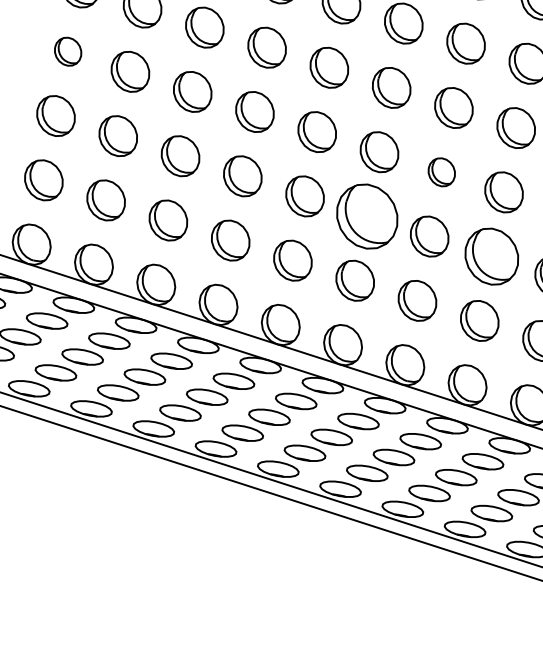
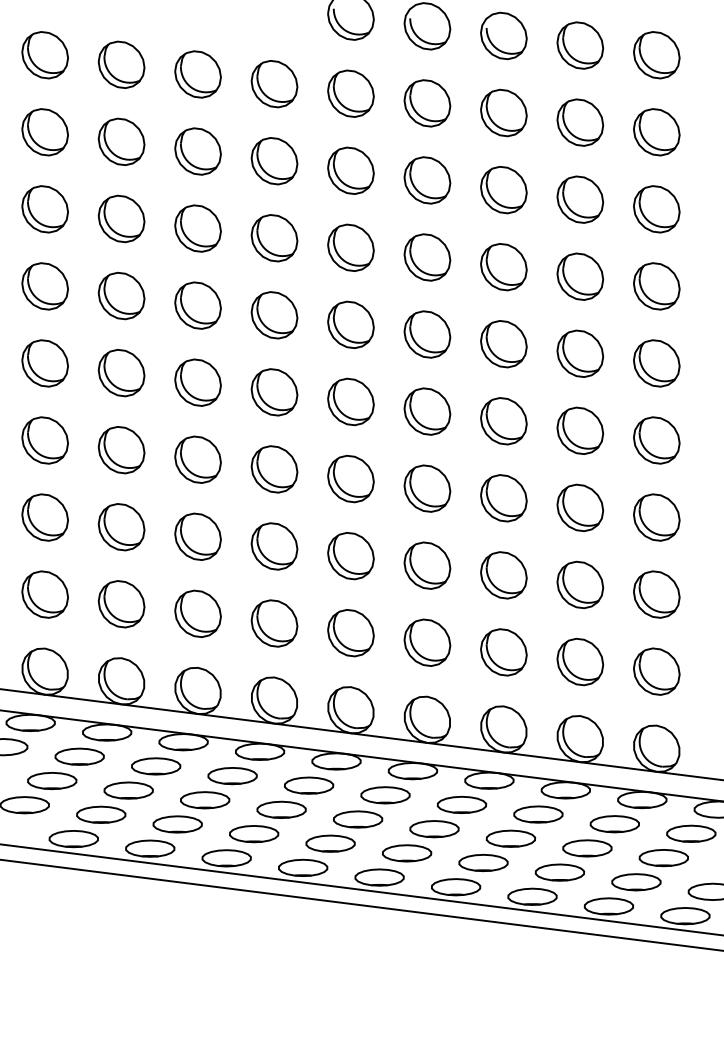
part: (67, 51) -> (44, 440), size x1.43
part: (441, 172) -> (503, 498), size x1.43
part: (367, 216) -> (427, 565), size x0.62
part: (492, 256) -> (580, 584), size x0.71

